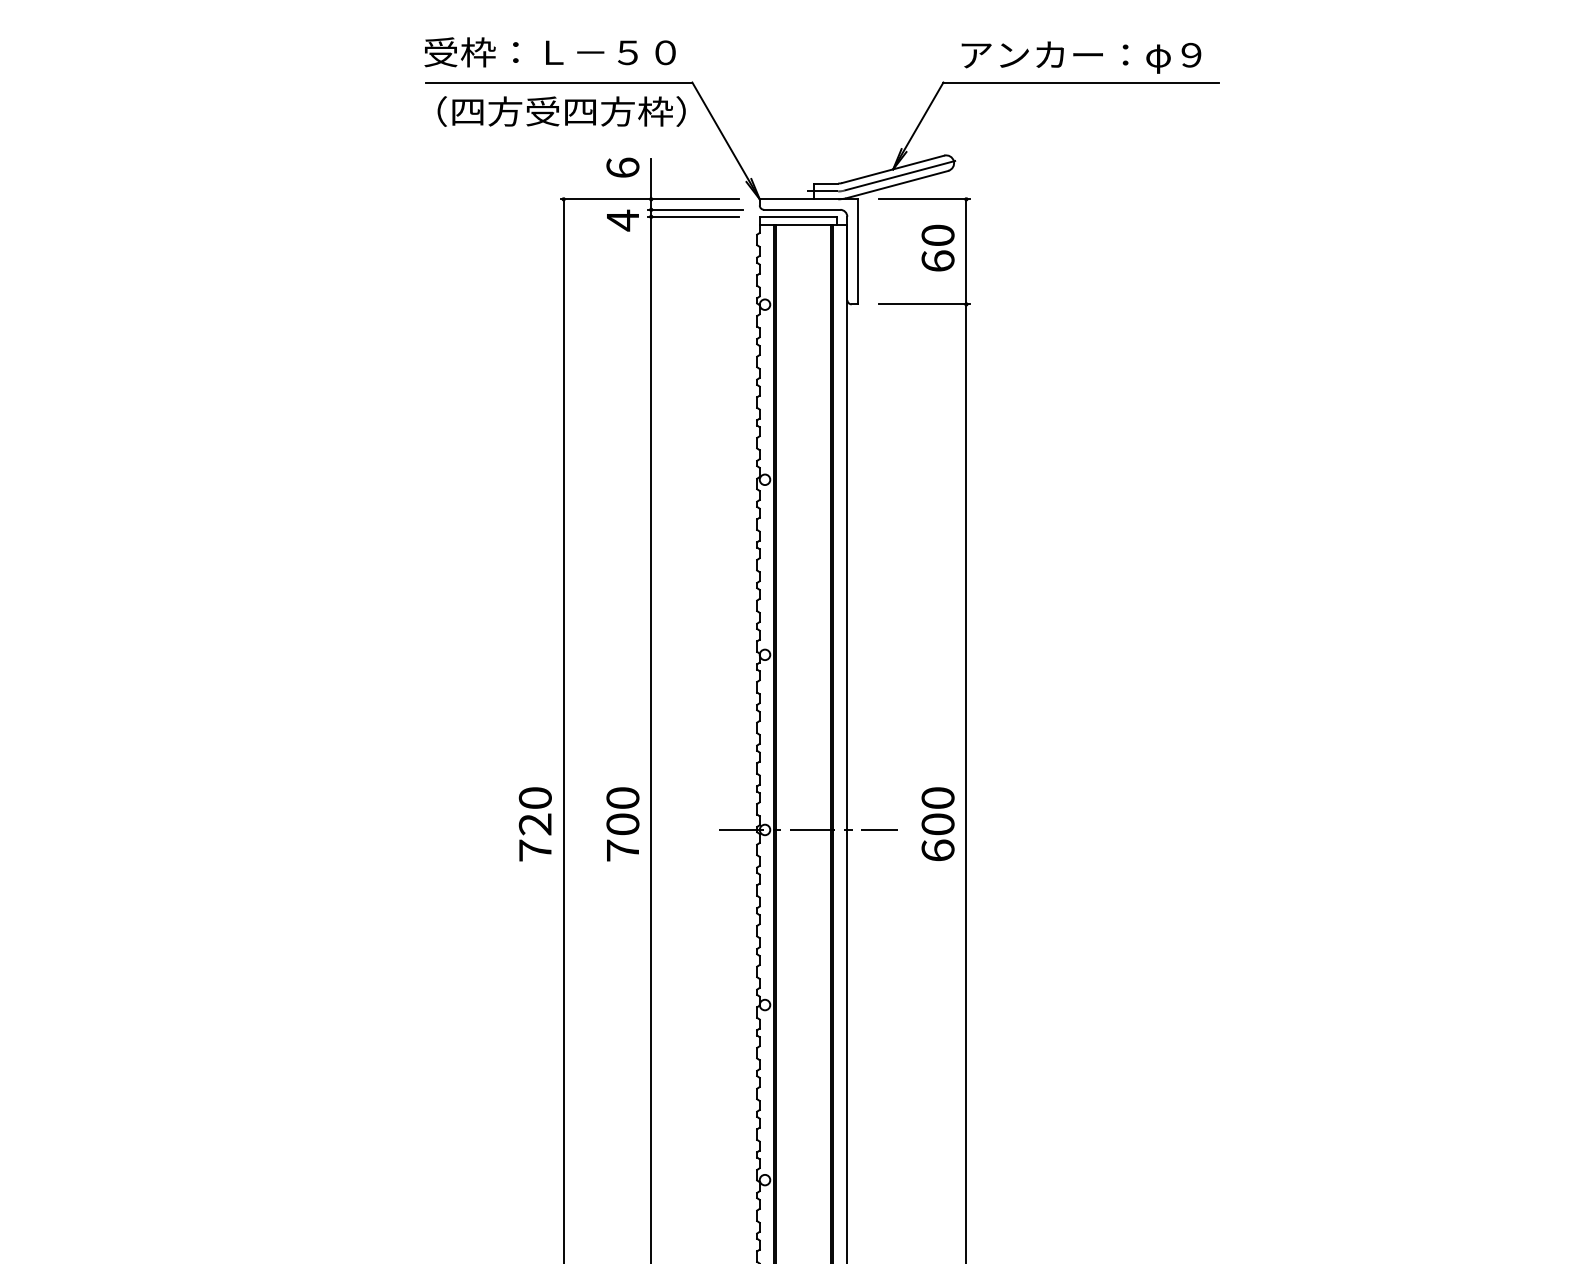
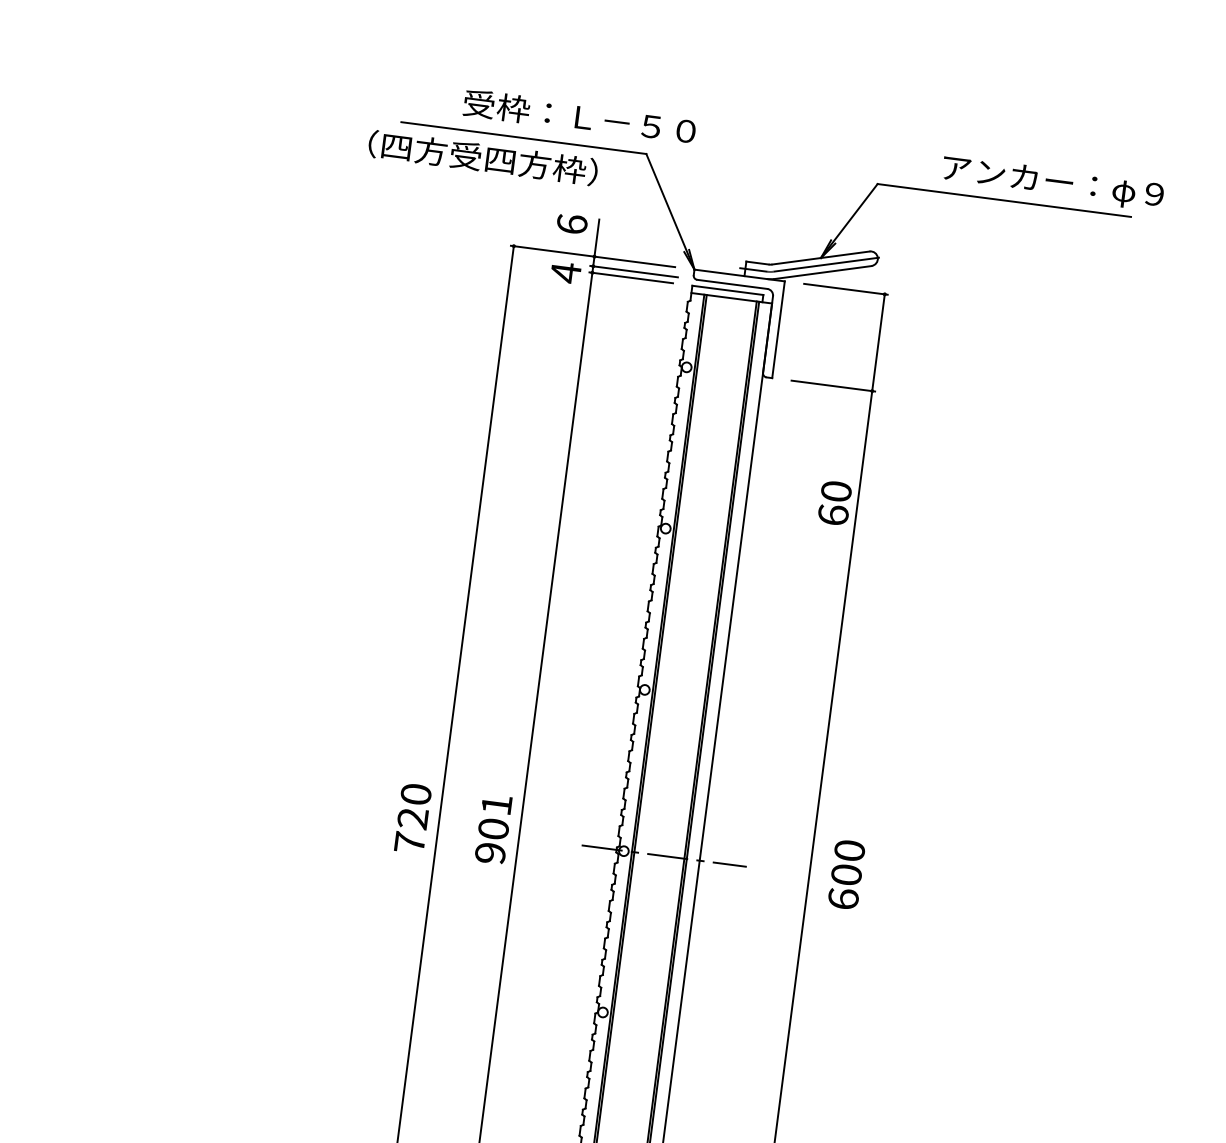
text: (549, 52) -> (579, 117), moved
text: (1081, 57) -> (1052, 183), moved
text: (561, 111) -> (482, 158), moved
text: (937, 247) -> (834, 502), moved
text: (937, 823) -> (846, 874), moved
text: (622, 824) -> (493, 829), 700 -> 901

